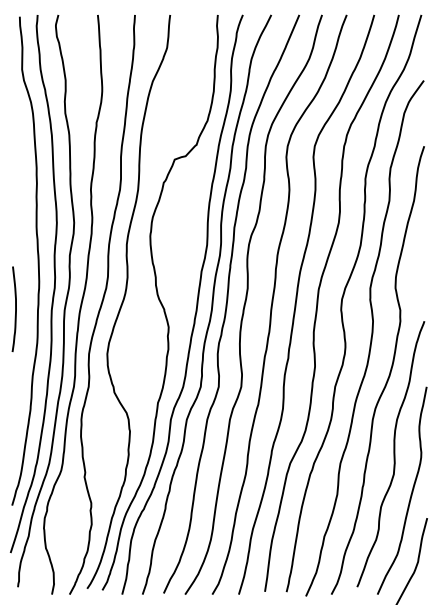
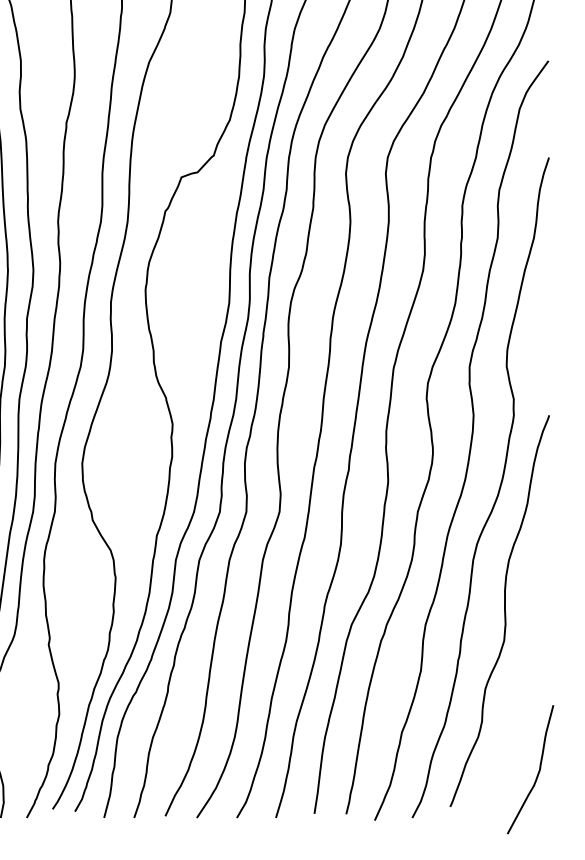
curve: (410, 494) -> (528, 670), removed

